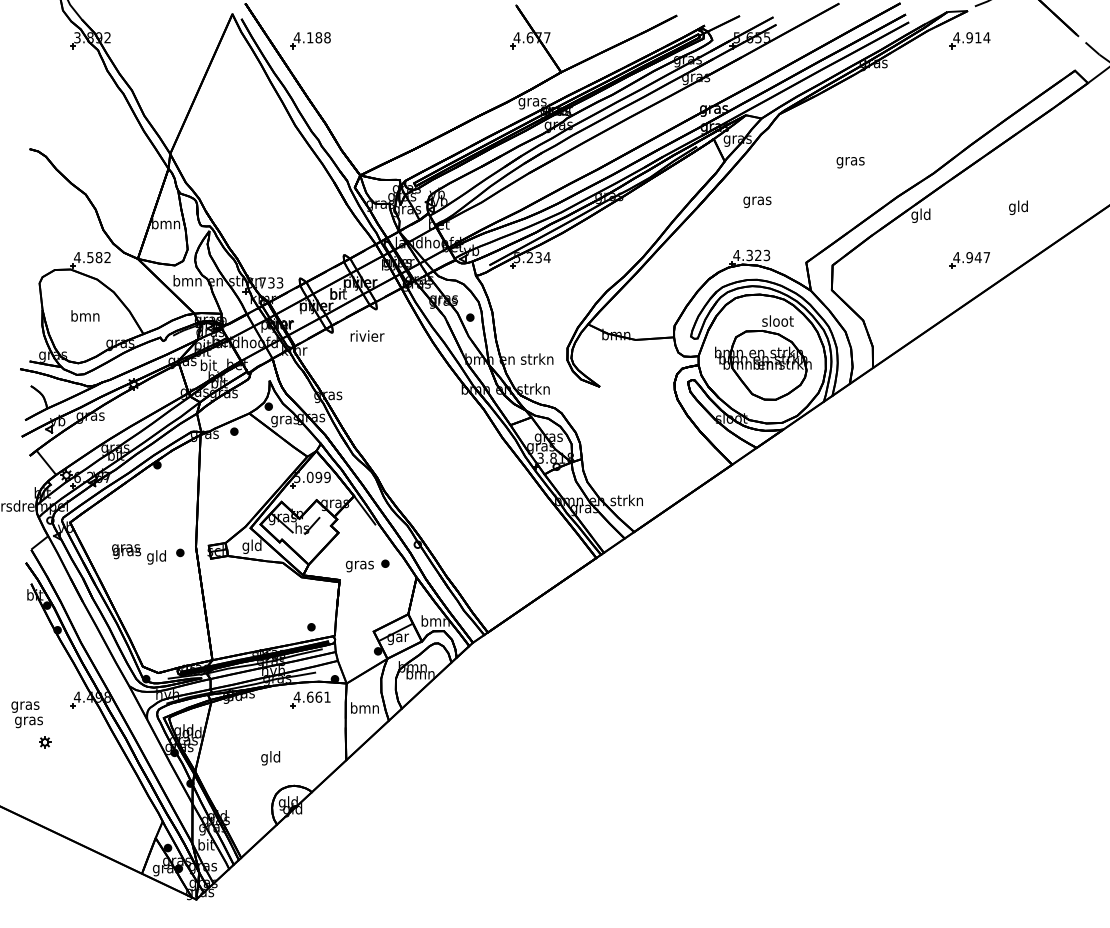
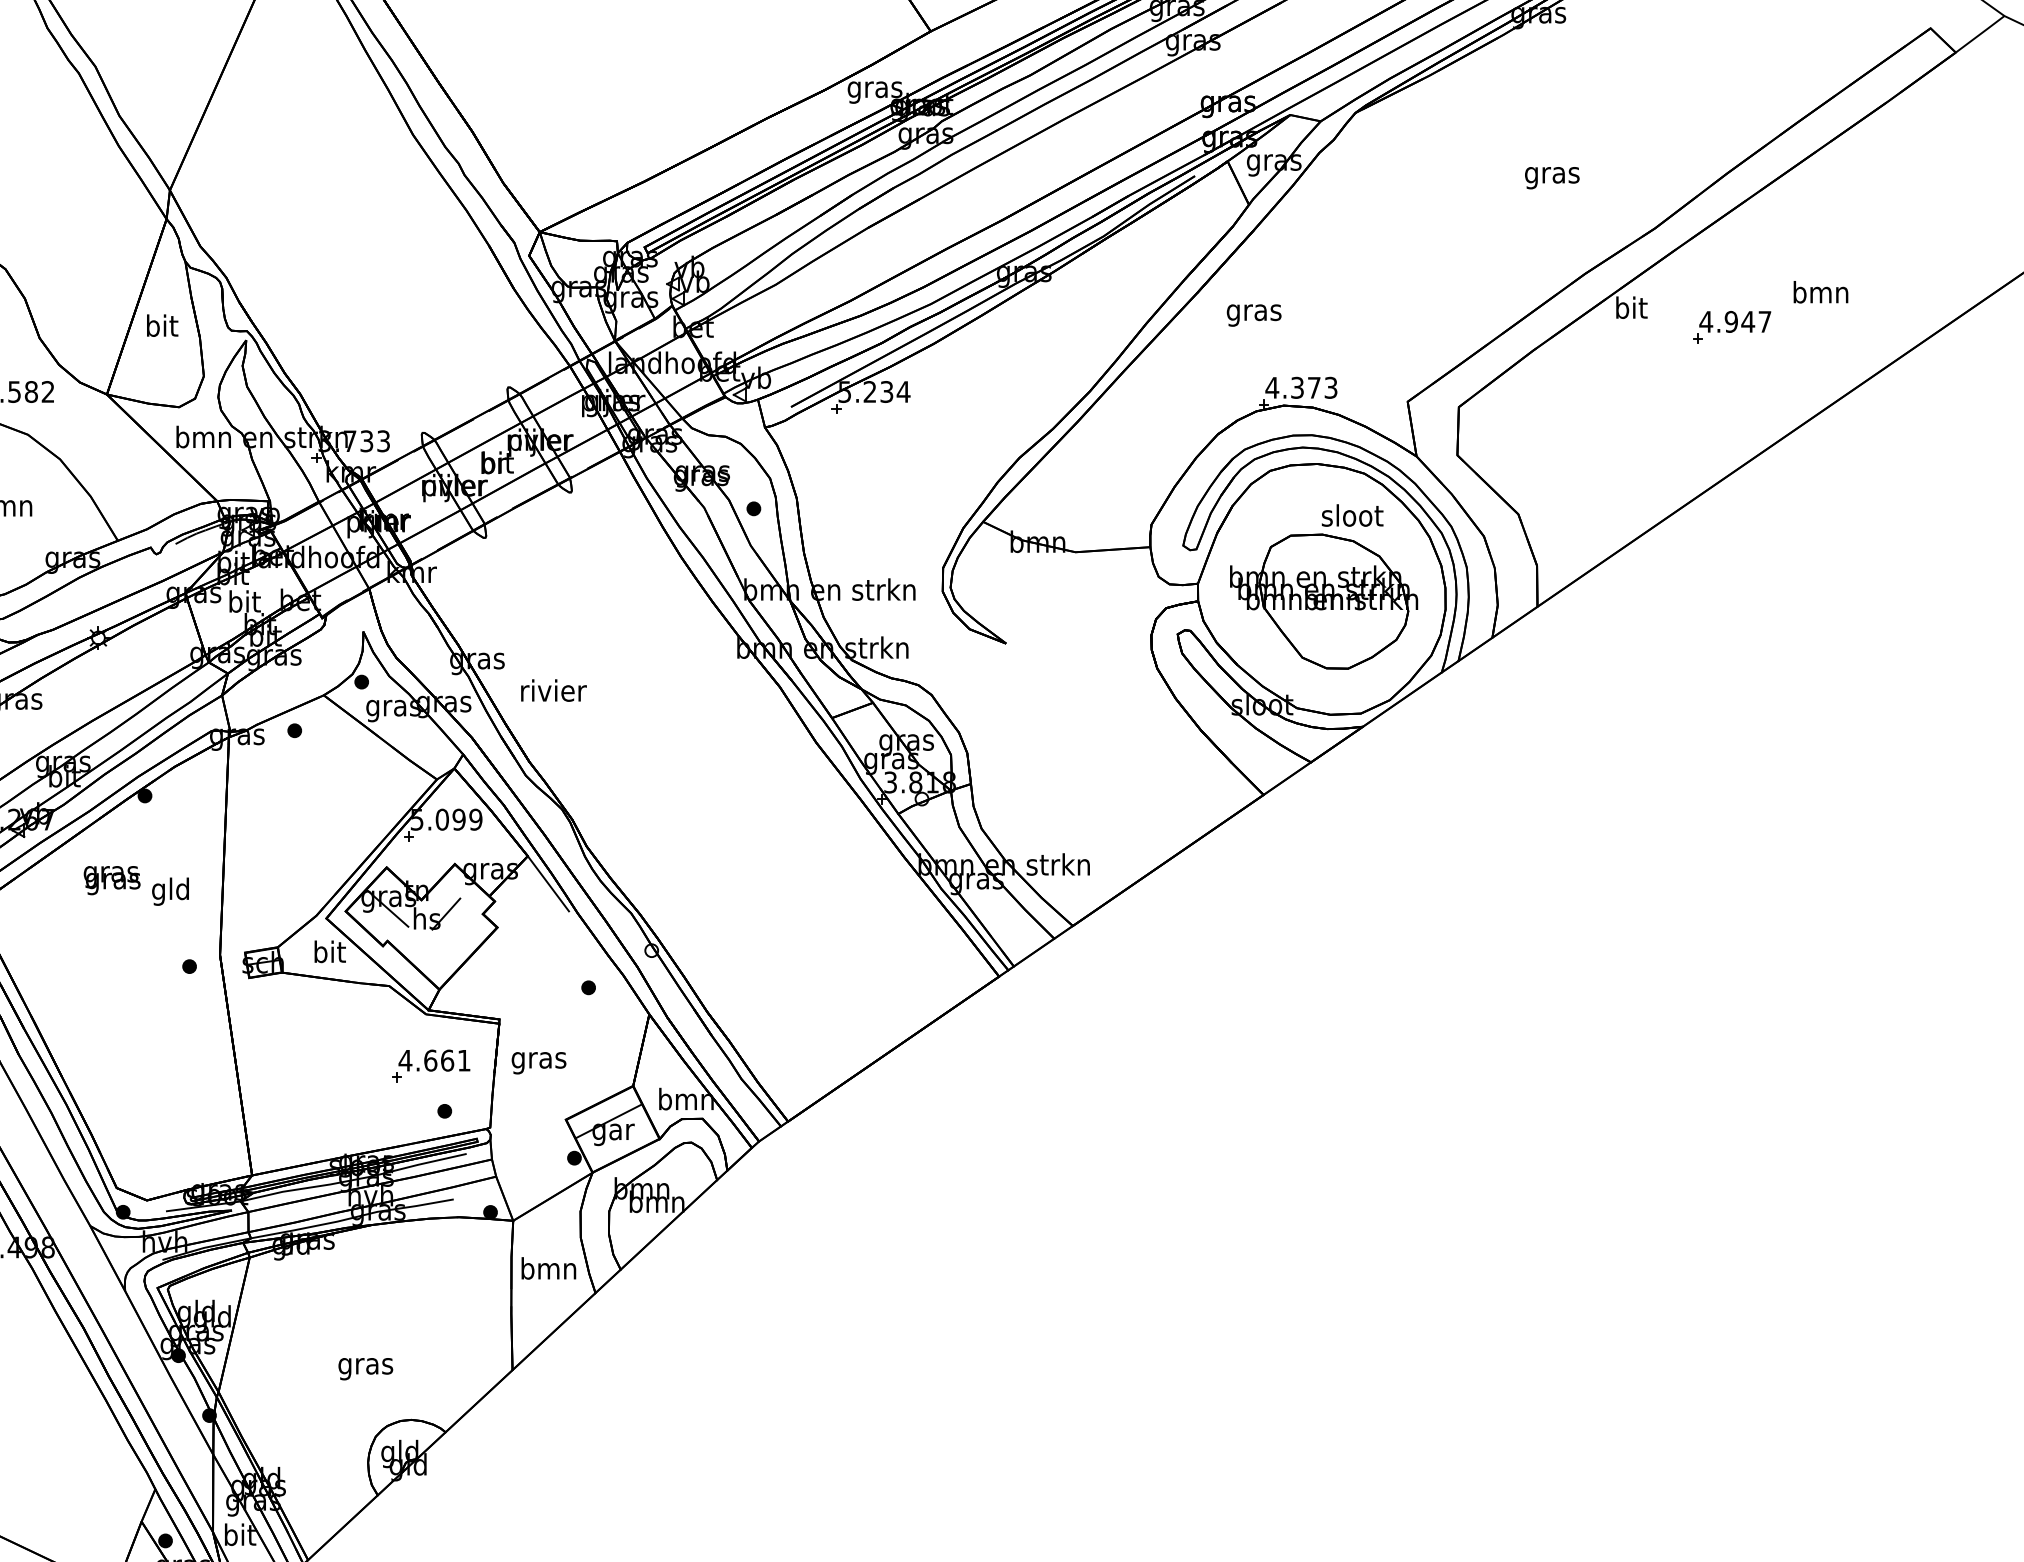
text: (850, 162) -> (1552, 177), moved
text: (757, 201) -> (1254, 313), moved
text: (1018, 207) -> (1820, 294), gld -> bmn
text: (920, 215) -> (1629, 310), gld -> bit
text: (166, 223) -> (162, 325), bmn -> bit
text: (758, 254) -> (1314, 385), 4.323 -> 4.373
part: (969, 260) -> (1731, 327), moved
text: (367, 335) -> (553, 689), moved
text: (251, 546) -> (328, 954), gld -> bit
text: (138, 554) -> (135, 886), moved
text: (359, 566) -> (538, 1063), moved
part: (310, 699) -> (431, 1065), moved
text: (270, 758) -> (365, 1366), gld -> gras

